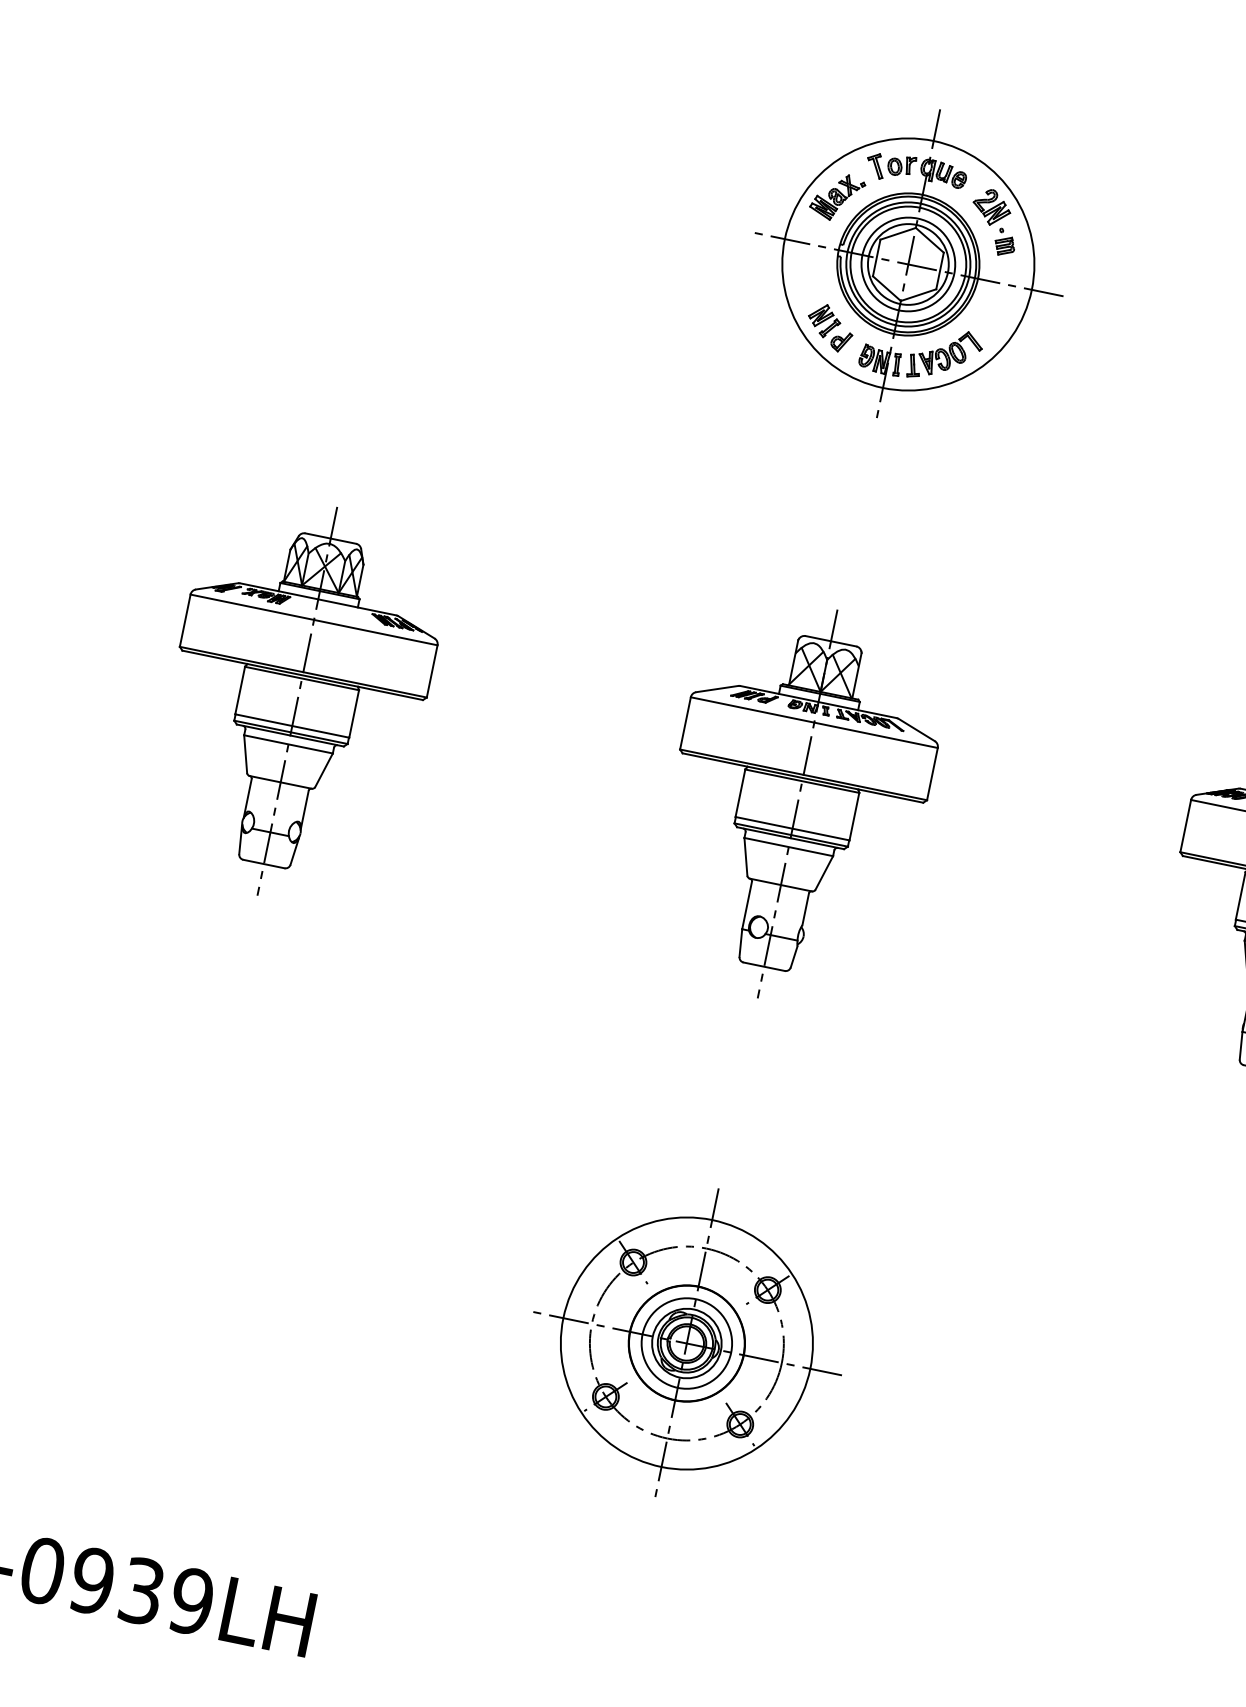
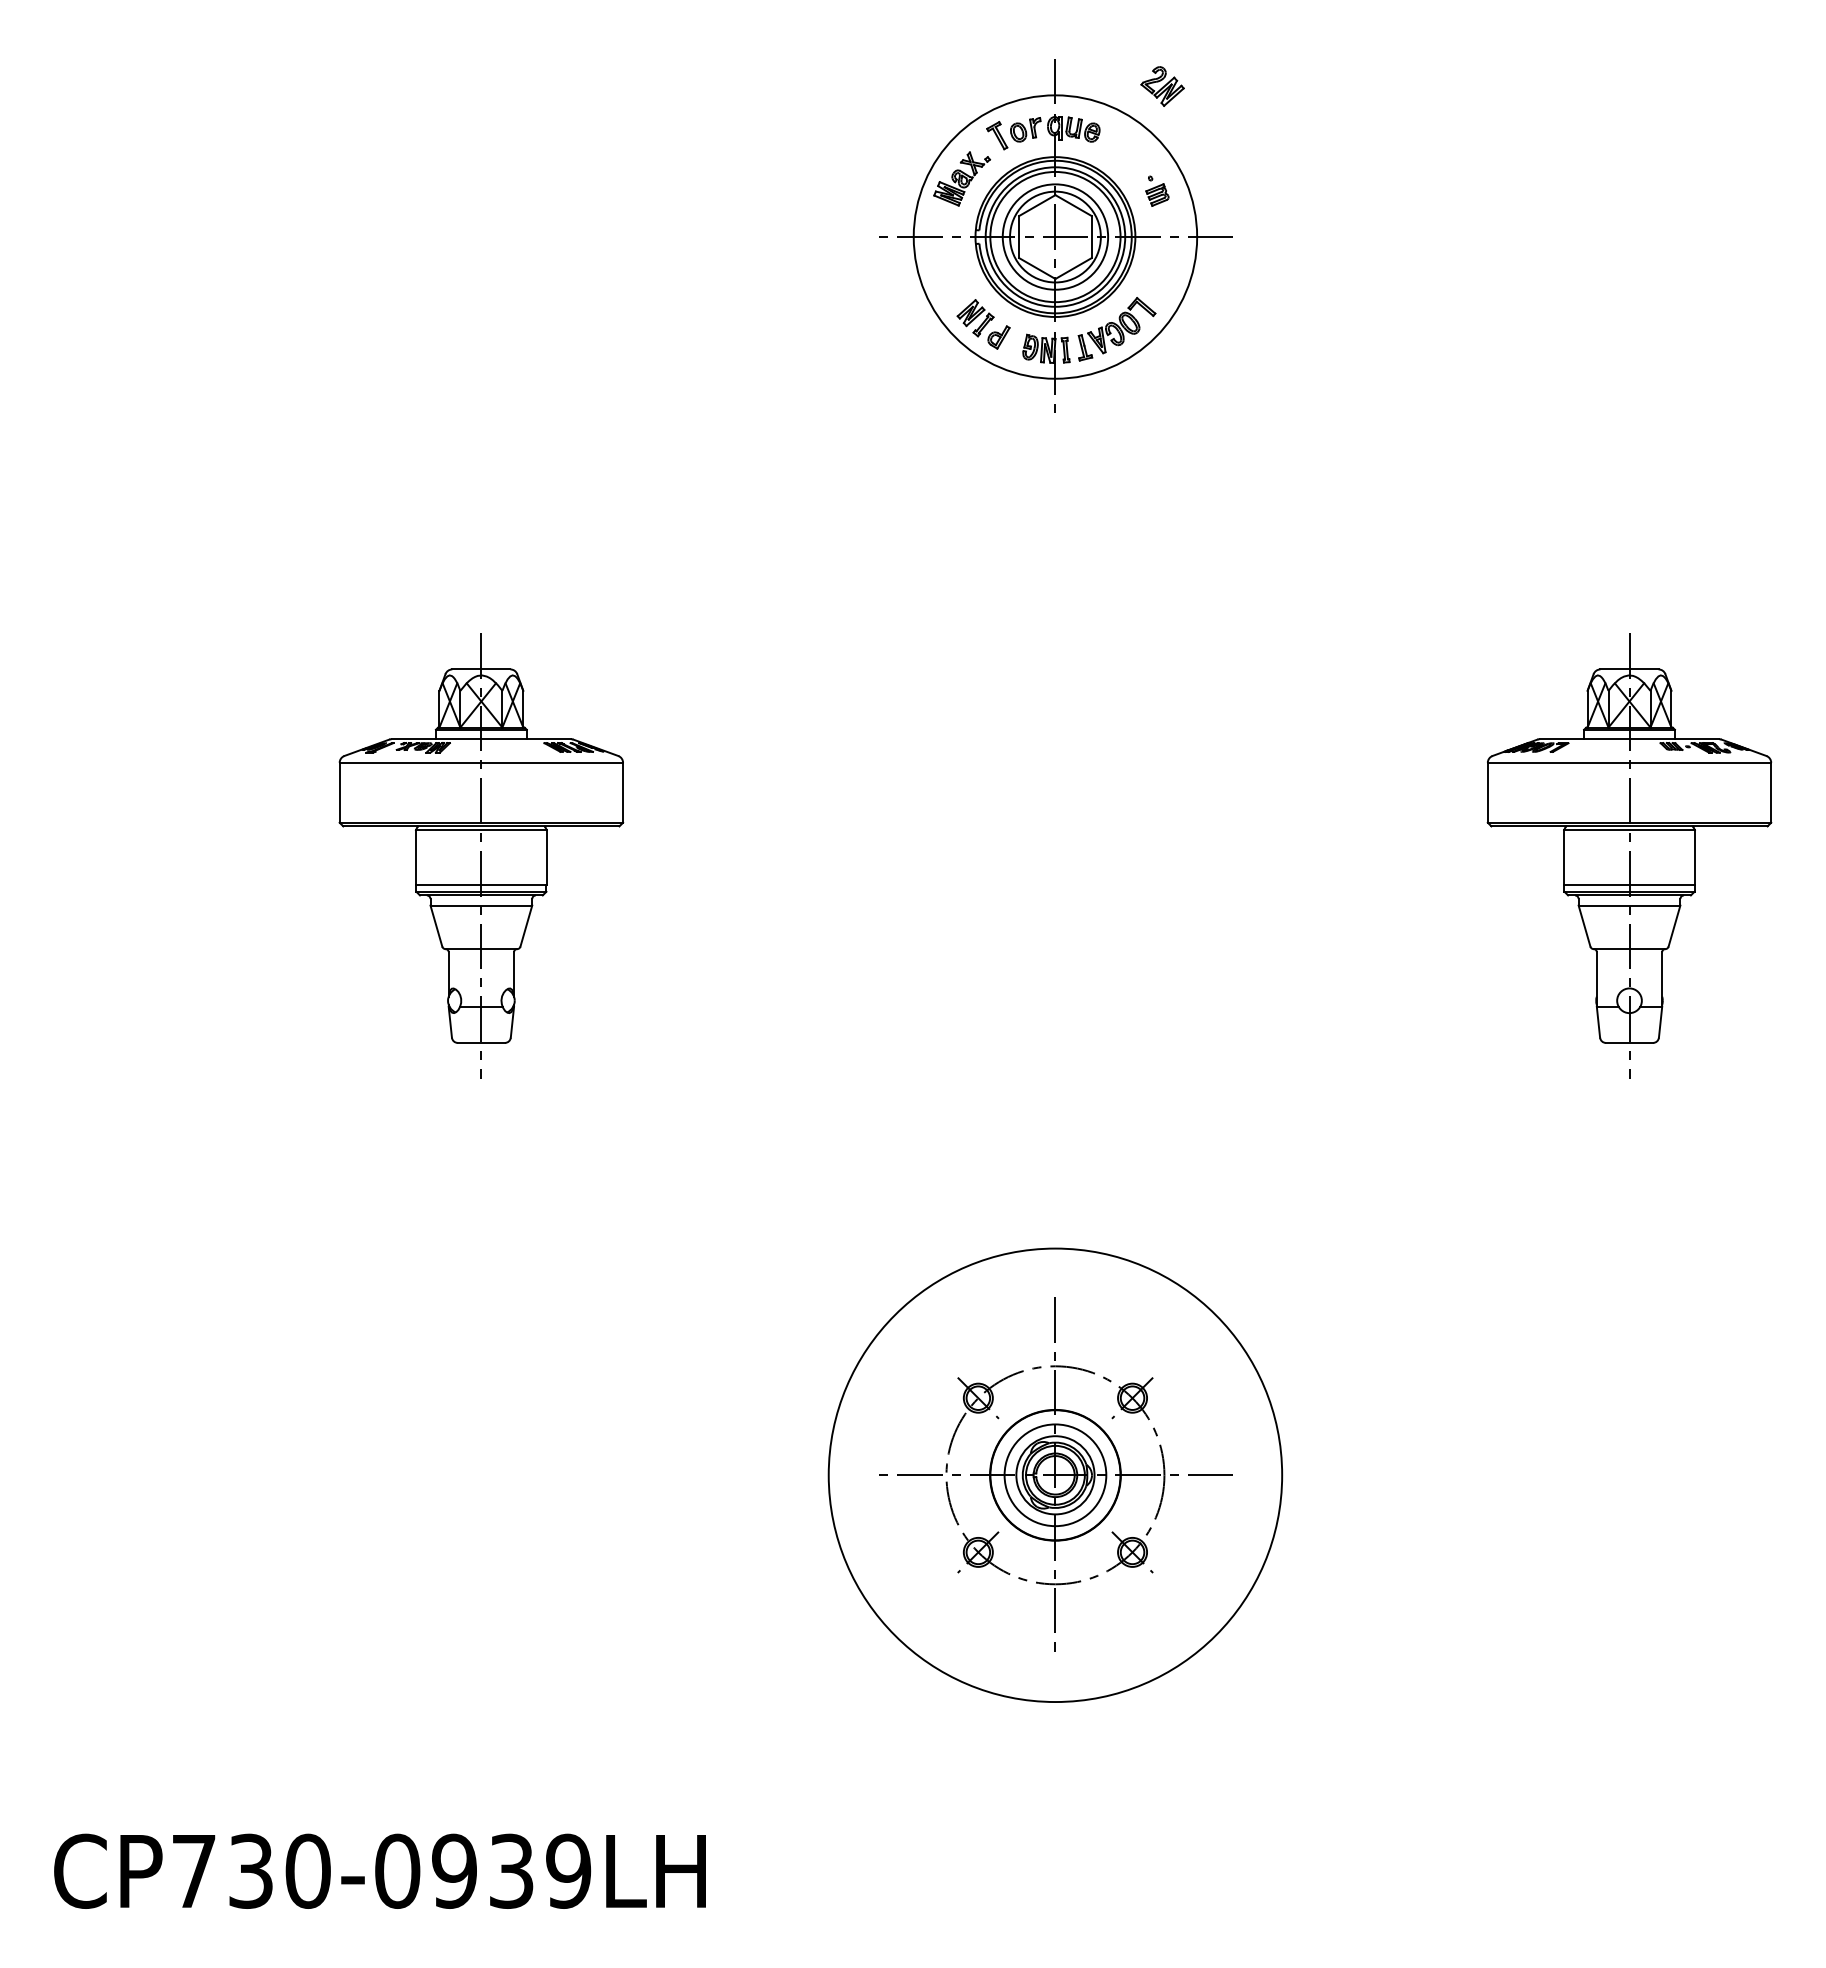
part: (991, 207) -> (1162, 86), moved
part: (797, 803) -> (1055, 855), removed
circle: (686, 1343) -> (1055, 1475), size x1.6

